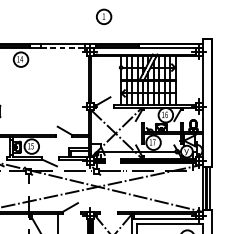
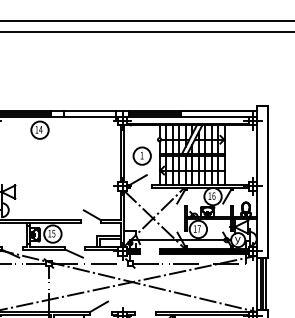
part: (103, 16) -> (141, 155), moved
line: (63, 48) -> (90, 116), dashed -> solid

